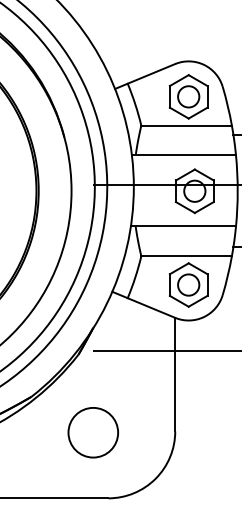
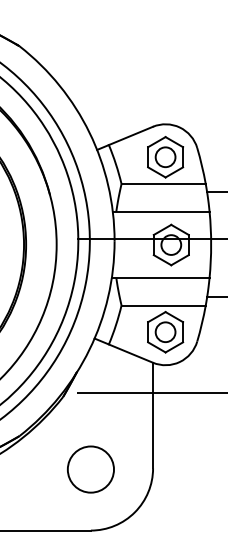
circle: (92, 432) -> (90, 469), moved

